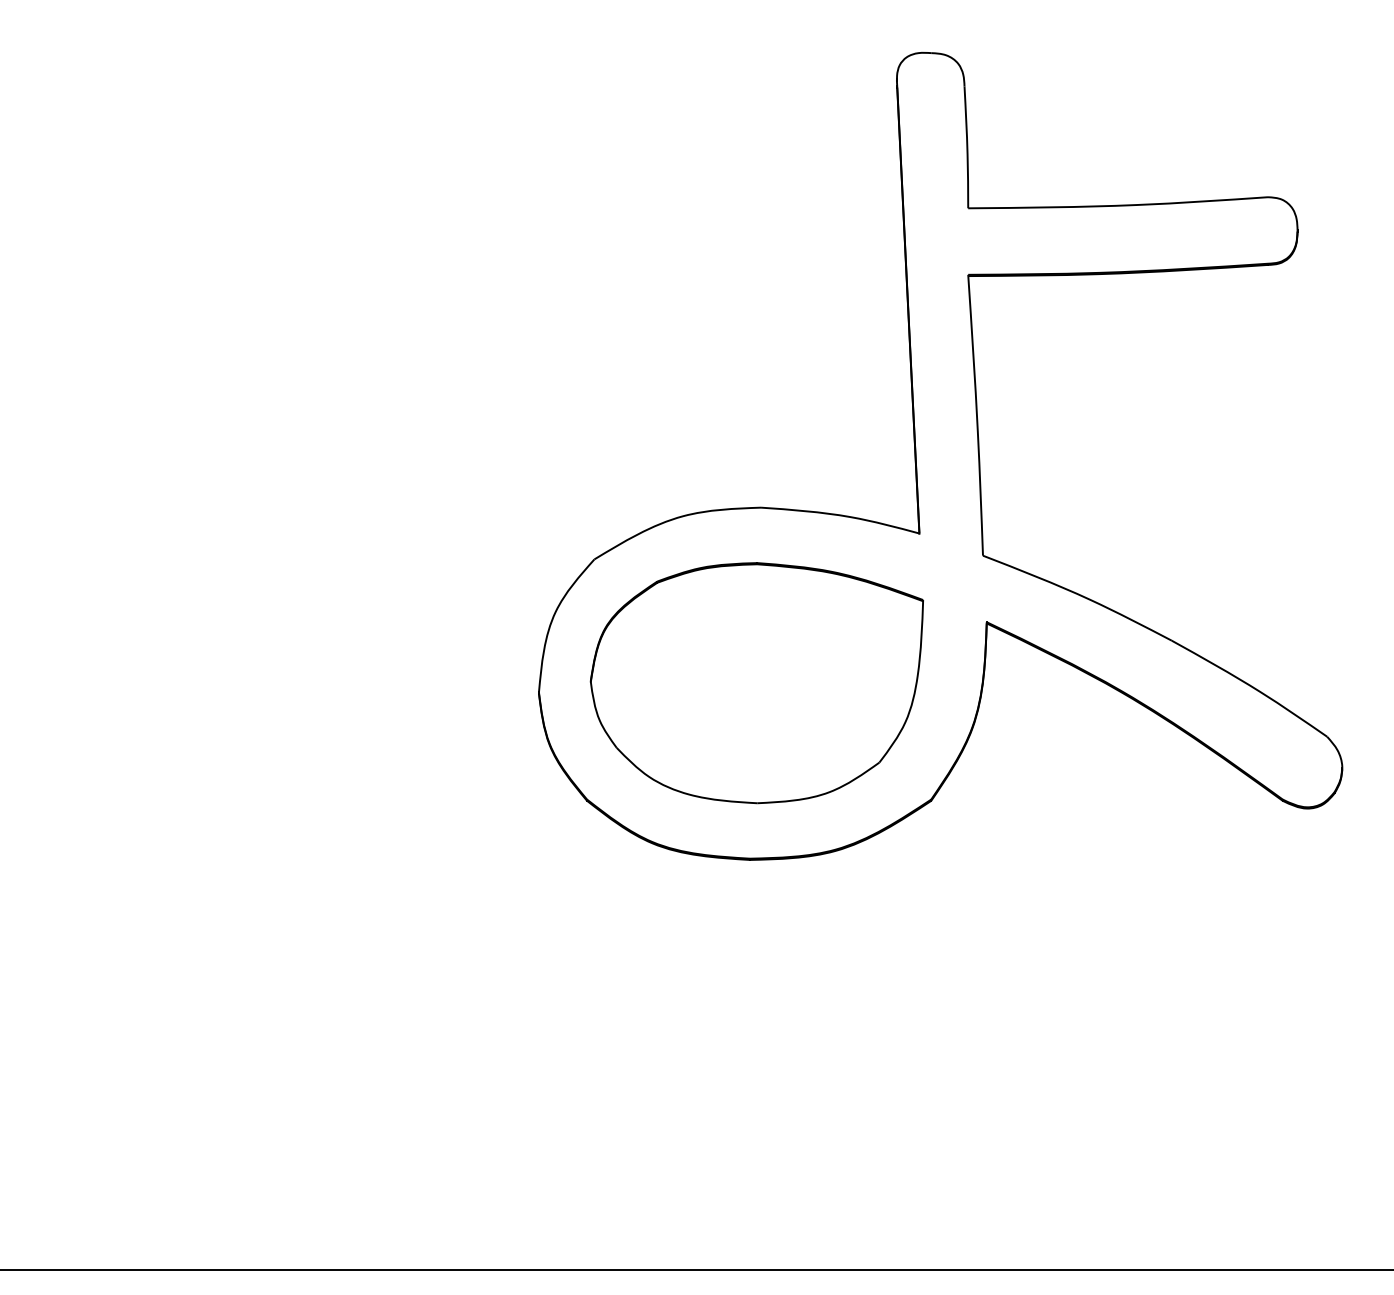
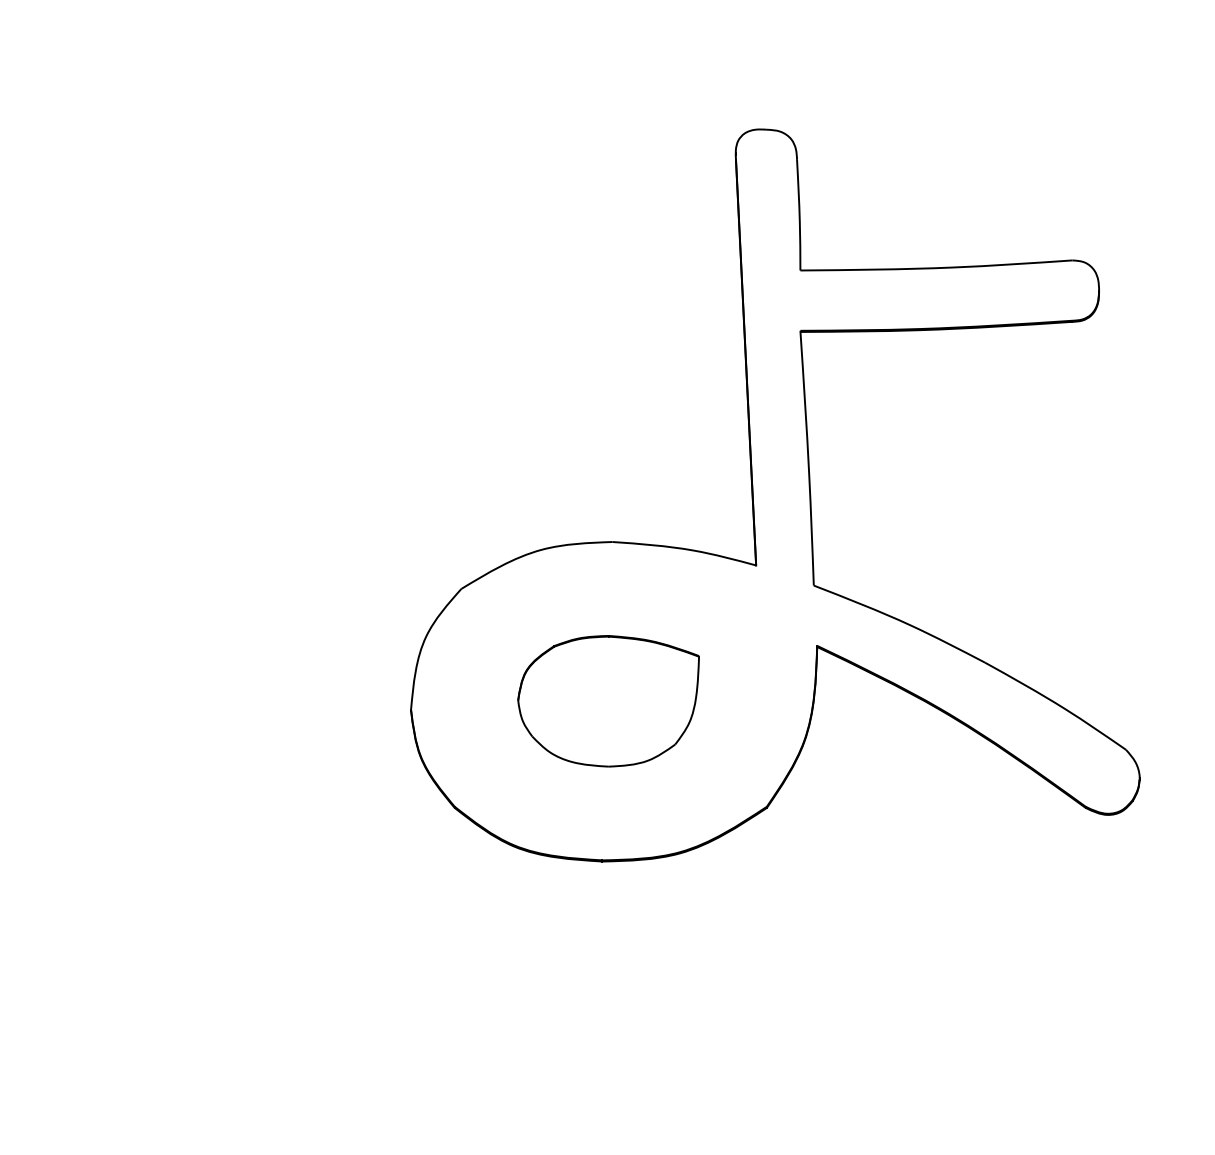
part: (756, 683) -> (608, 701), size x0.6

